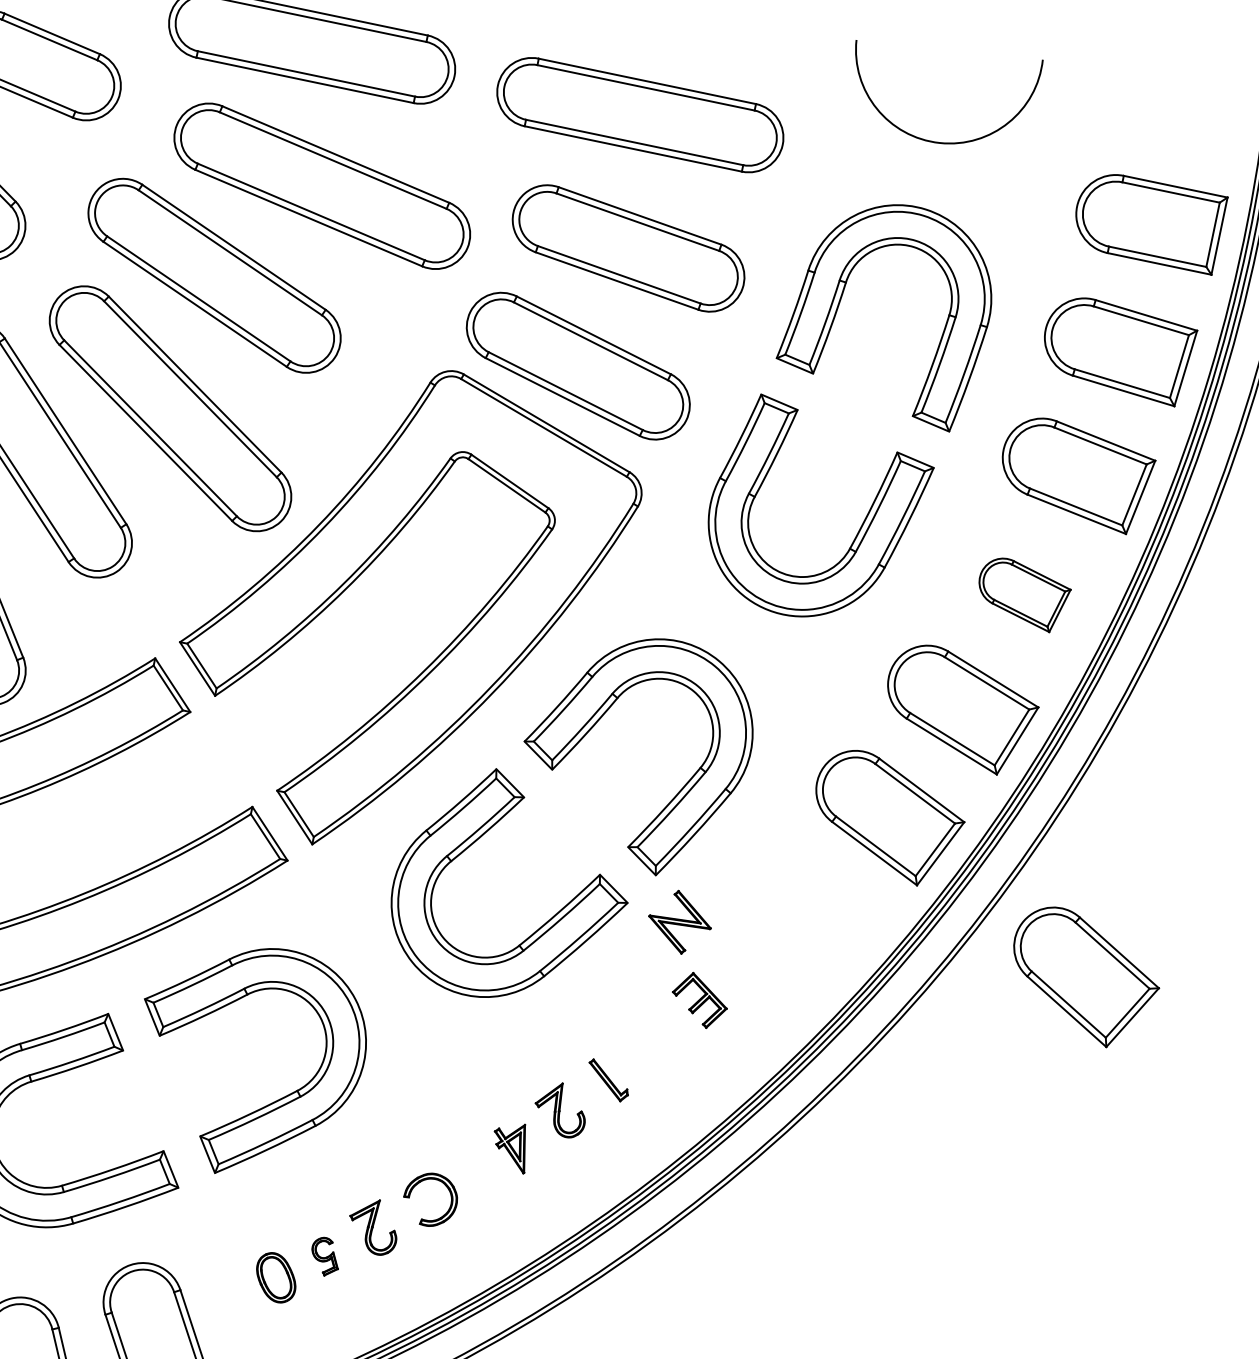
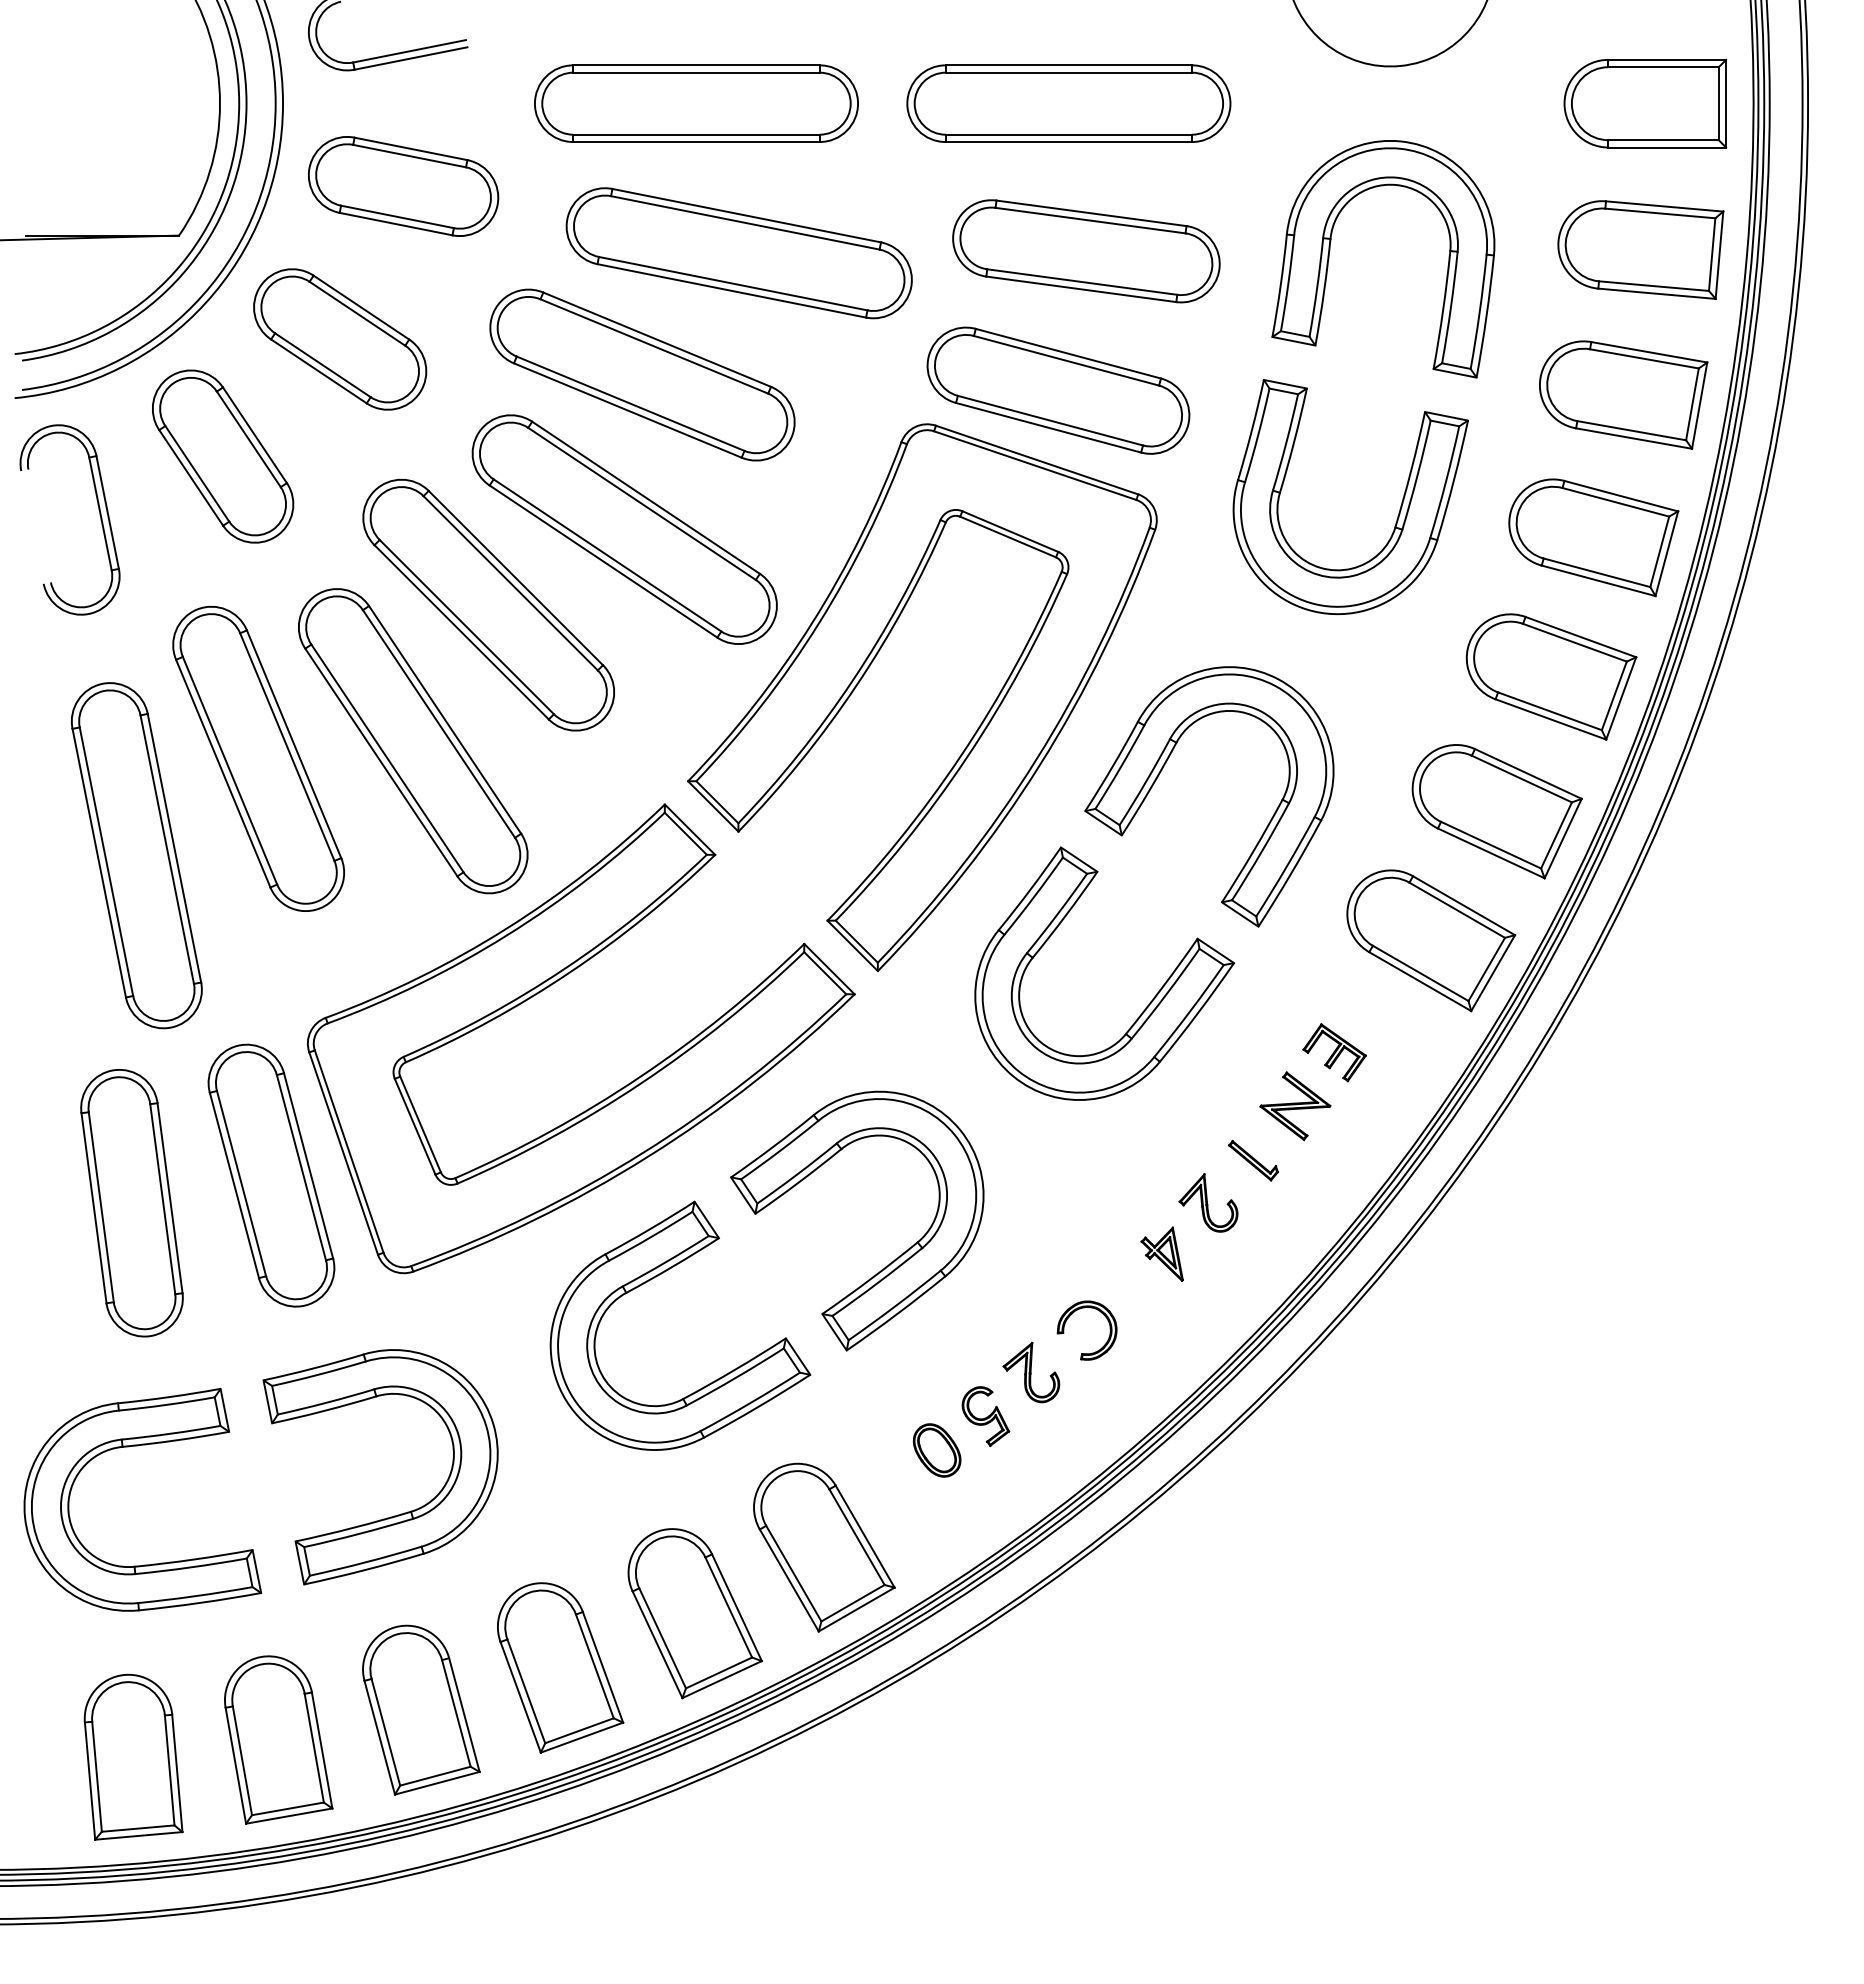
part: (1022, 594) -> (1593, 537), size x1.67
part: (680, 922) -> (1295, 1106), moved
part: (1084, 977) -> (1431, 940), moved
part: (325, 1256) -> (985, 1416), size x1.43

